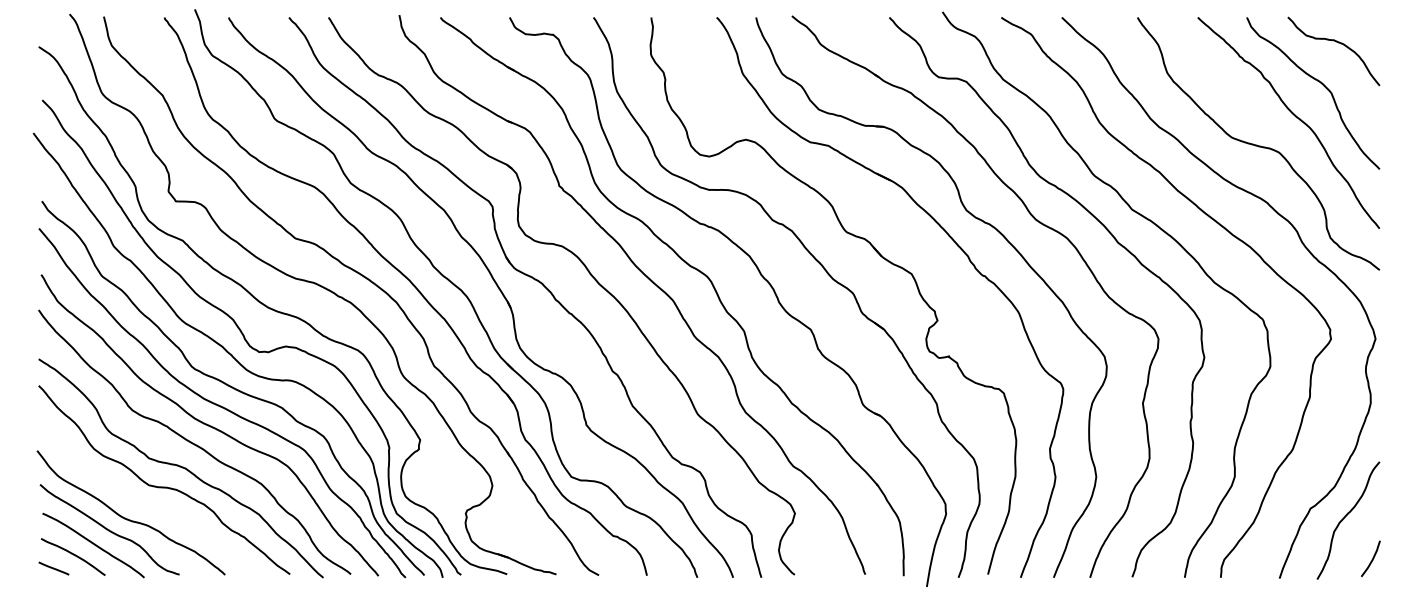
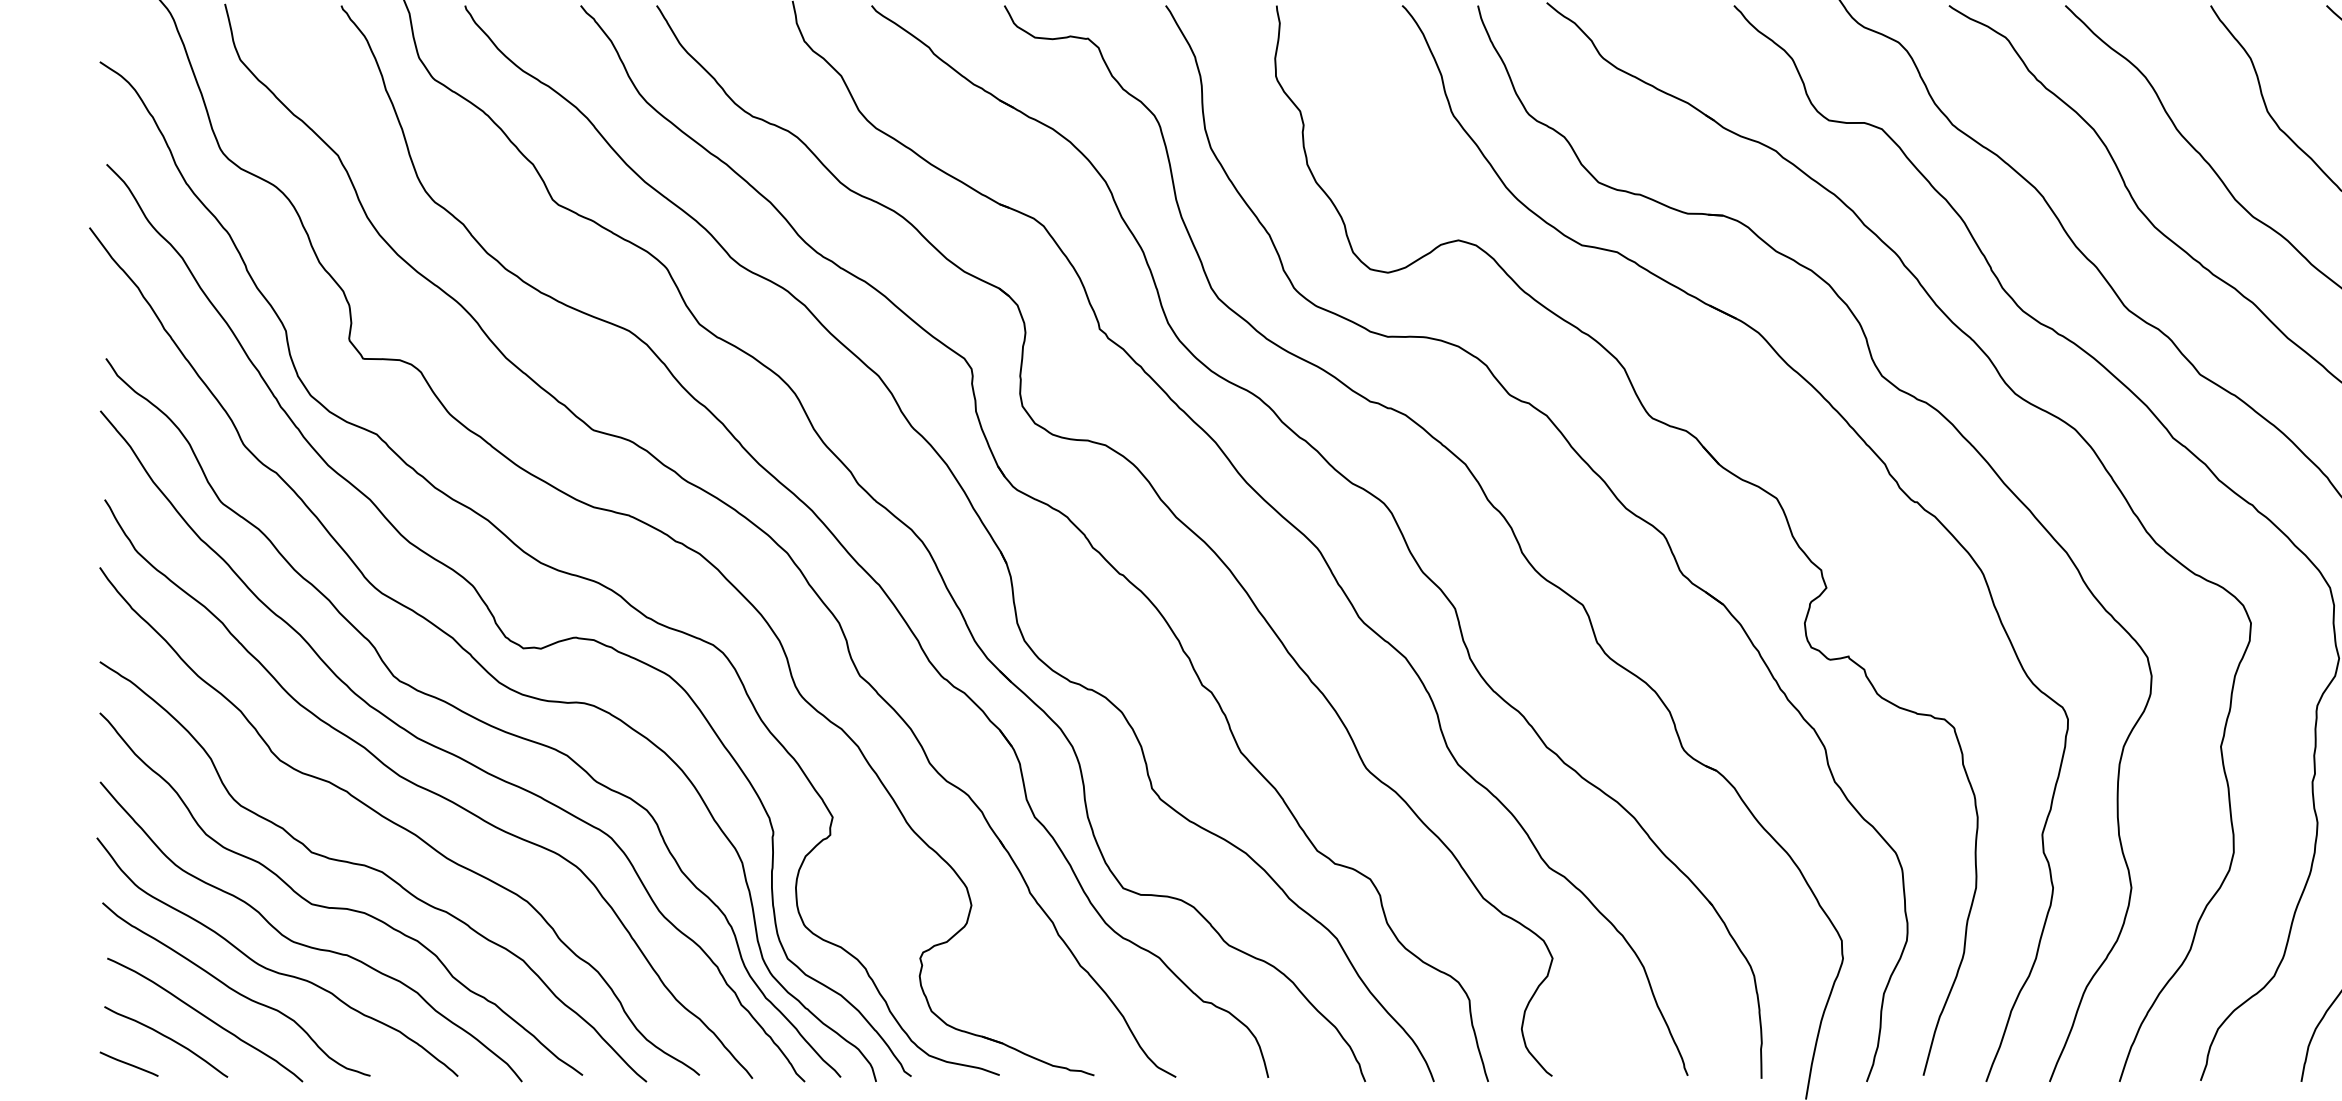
curve: (145, 505) -> (304, 943), added

